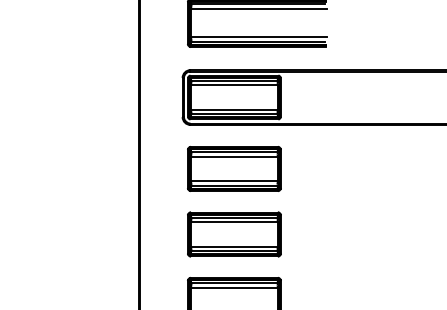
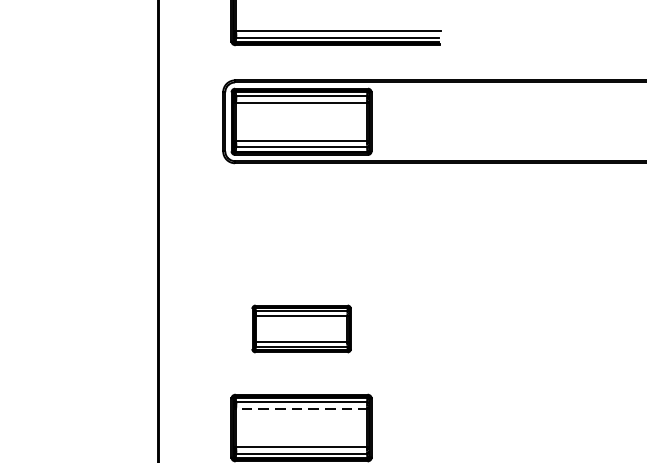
part: (234, 168) -> (301, 229), removed
part: (234, 234) -> (301, 329), size x0.7
line: (233, 287) -> (300, 409), solid -> dashed

